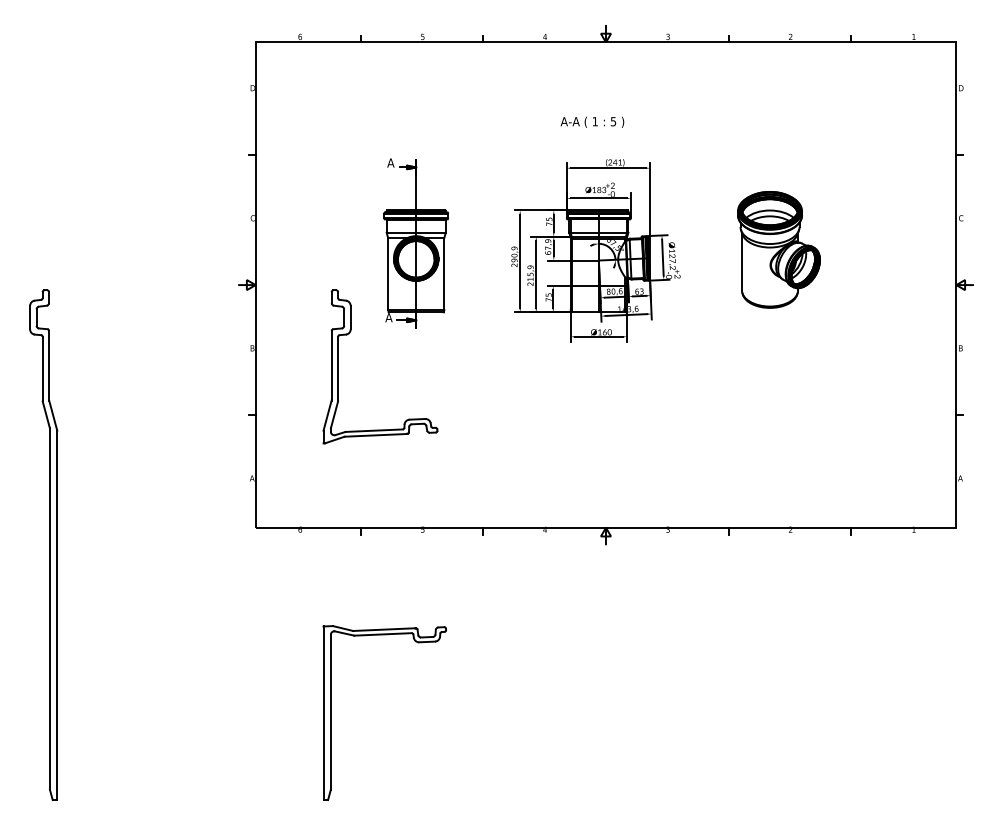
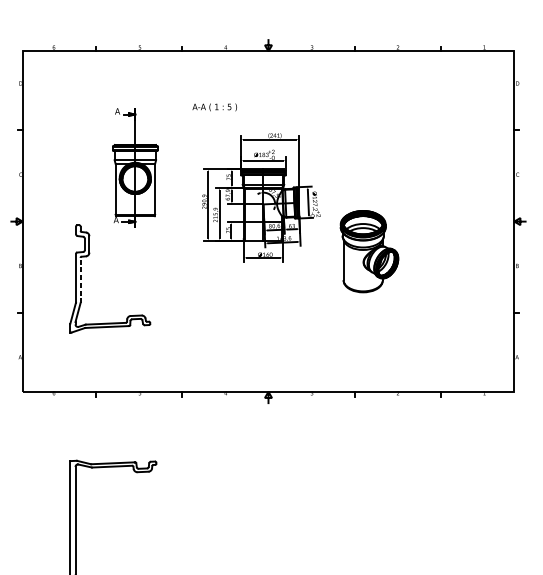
text: (592, 121) -> (214, 106), moved
part: (416, 243) -> (135, 167), moved
part: (778, 249) -> (369, 251), moved
line: (338, 368) -> (80, 280), solid -> dashed

